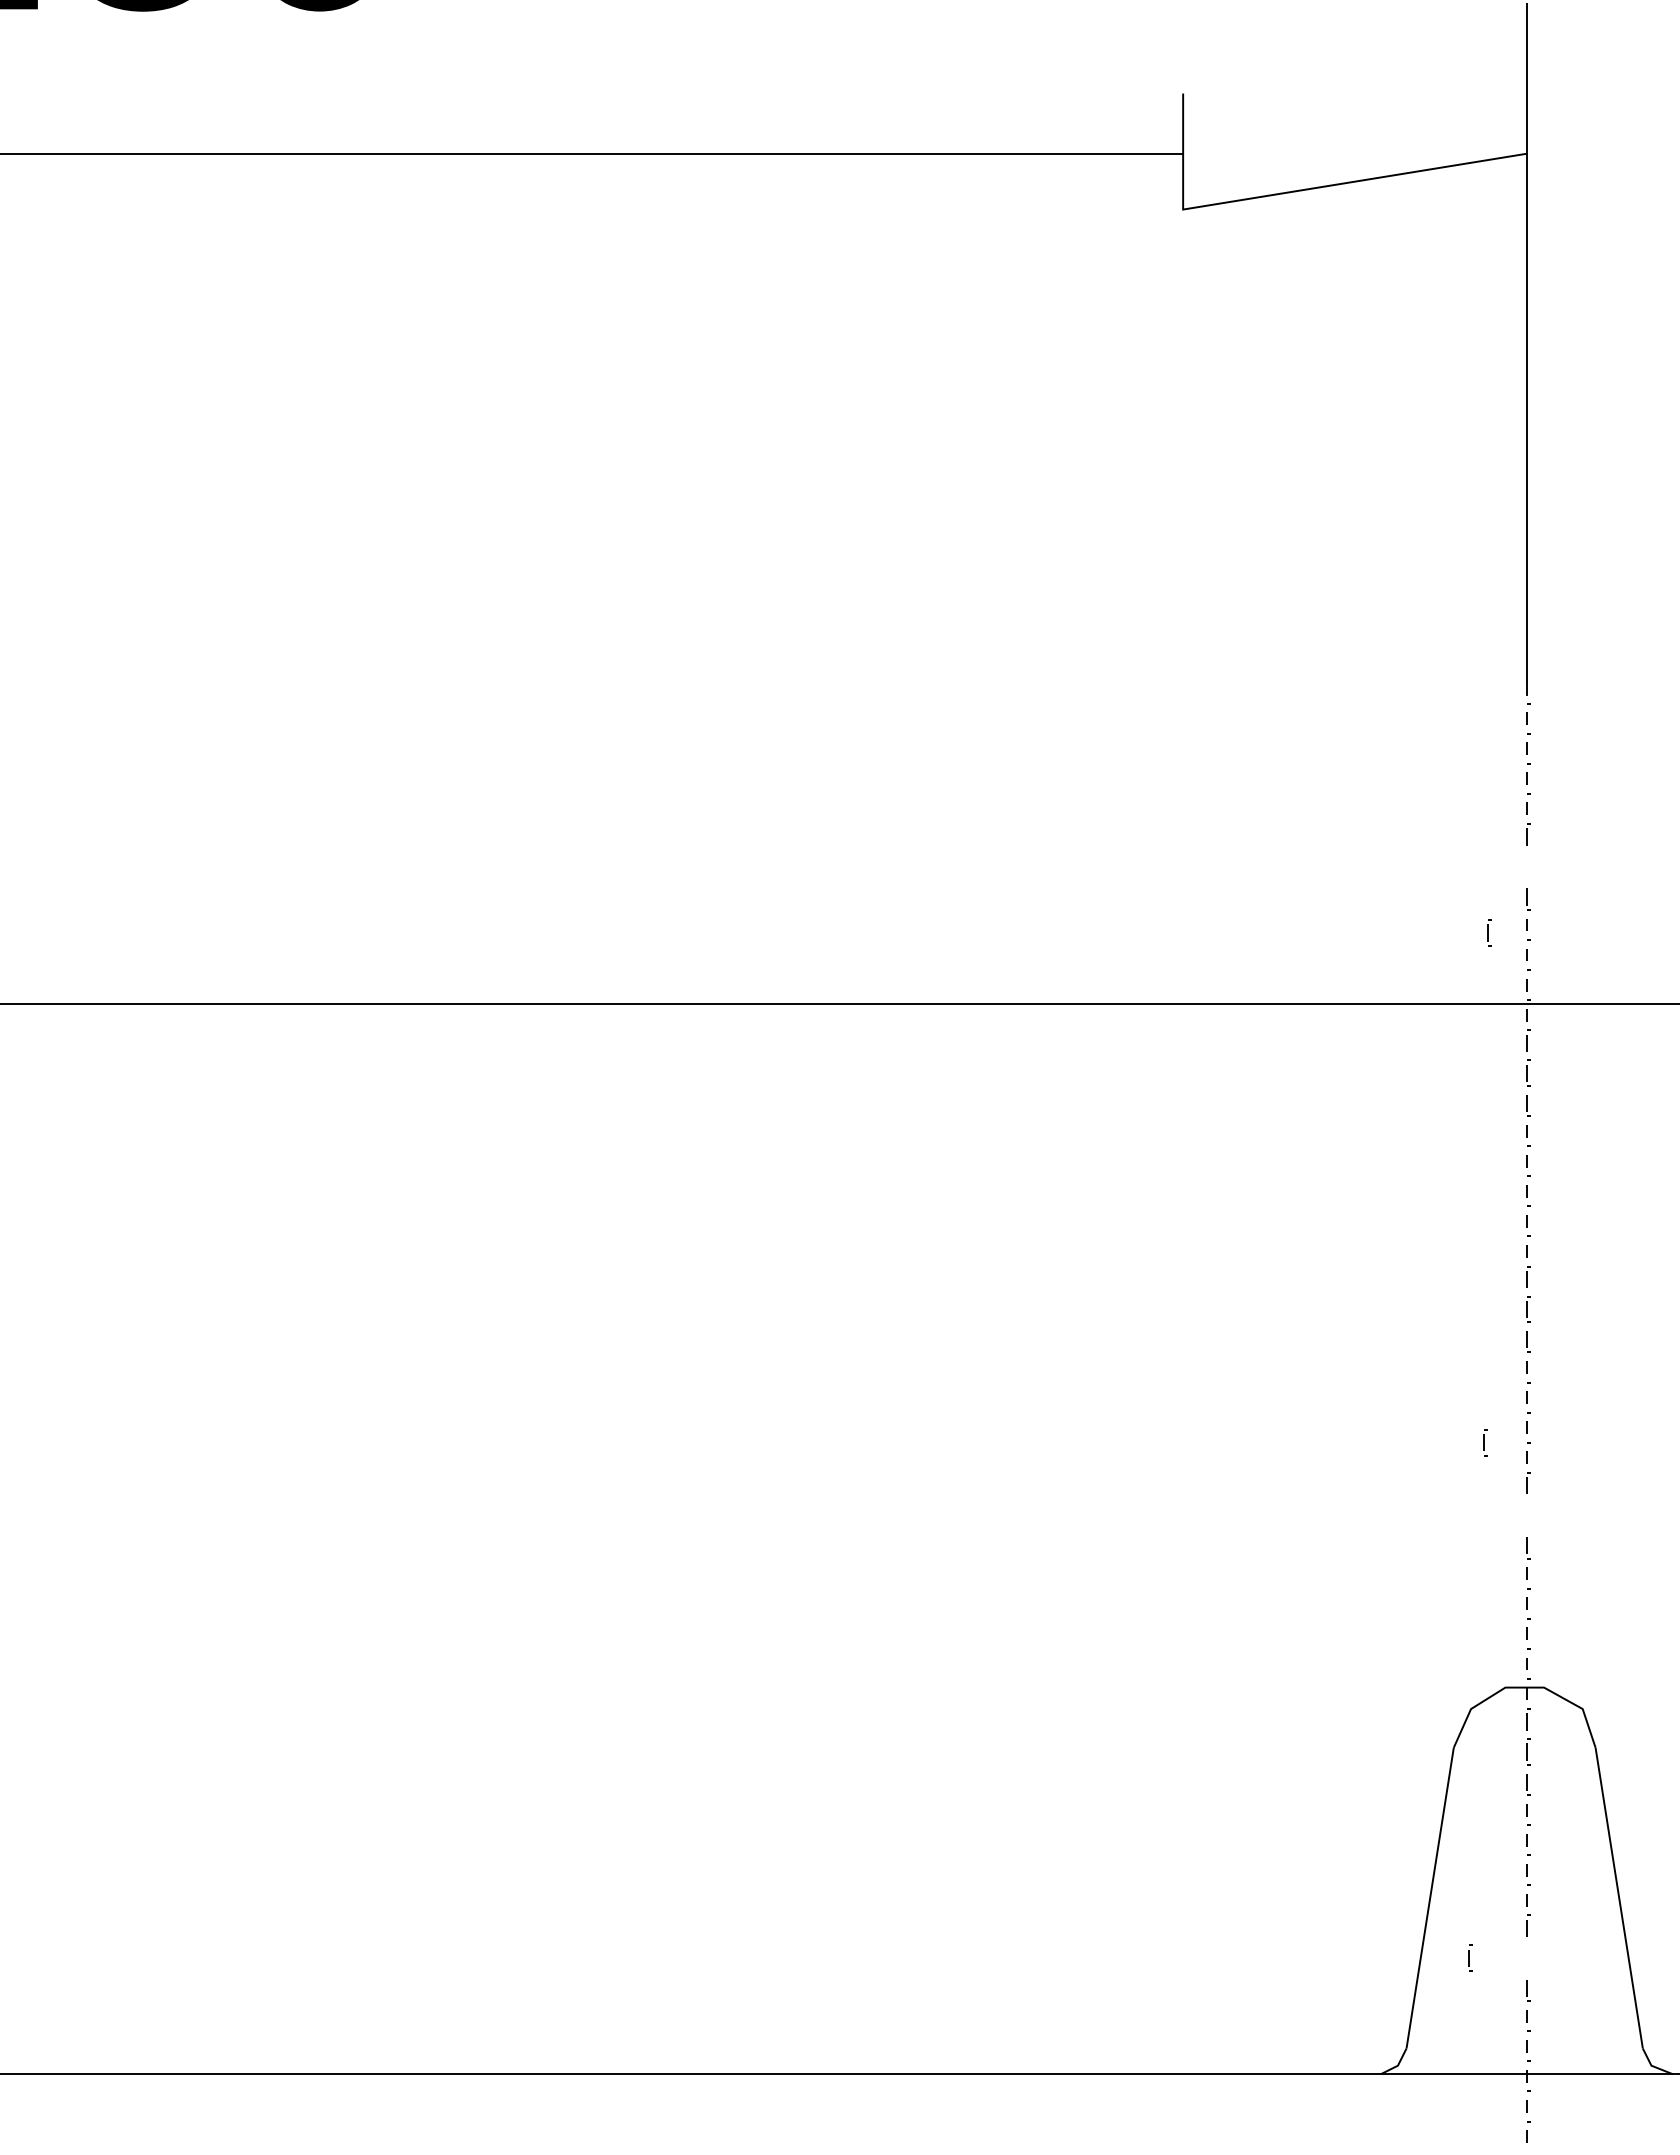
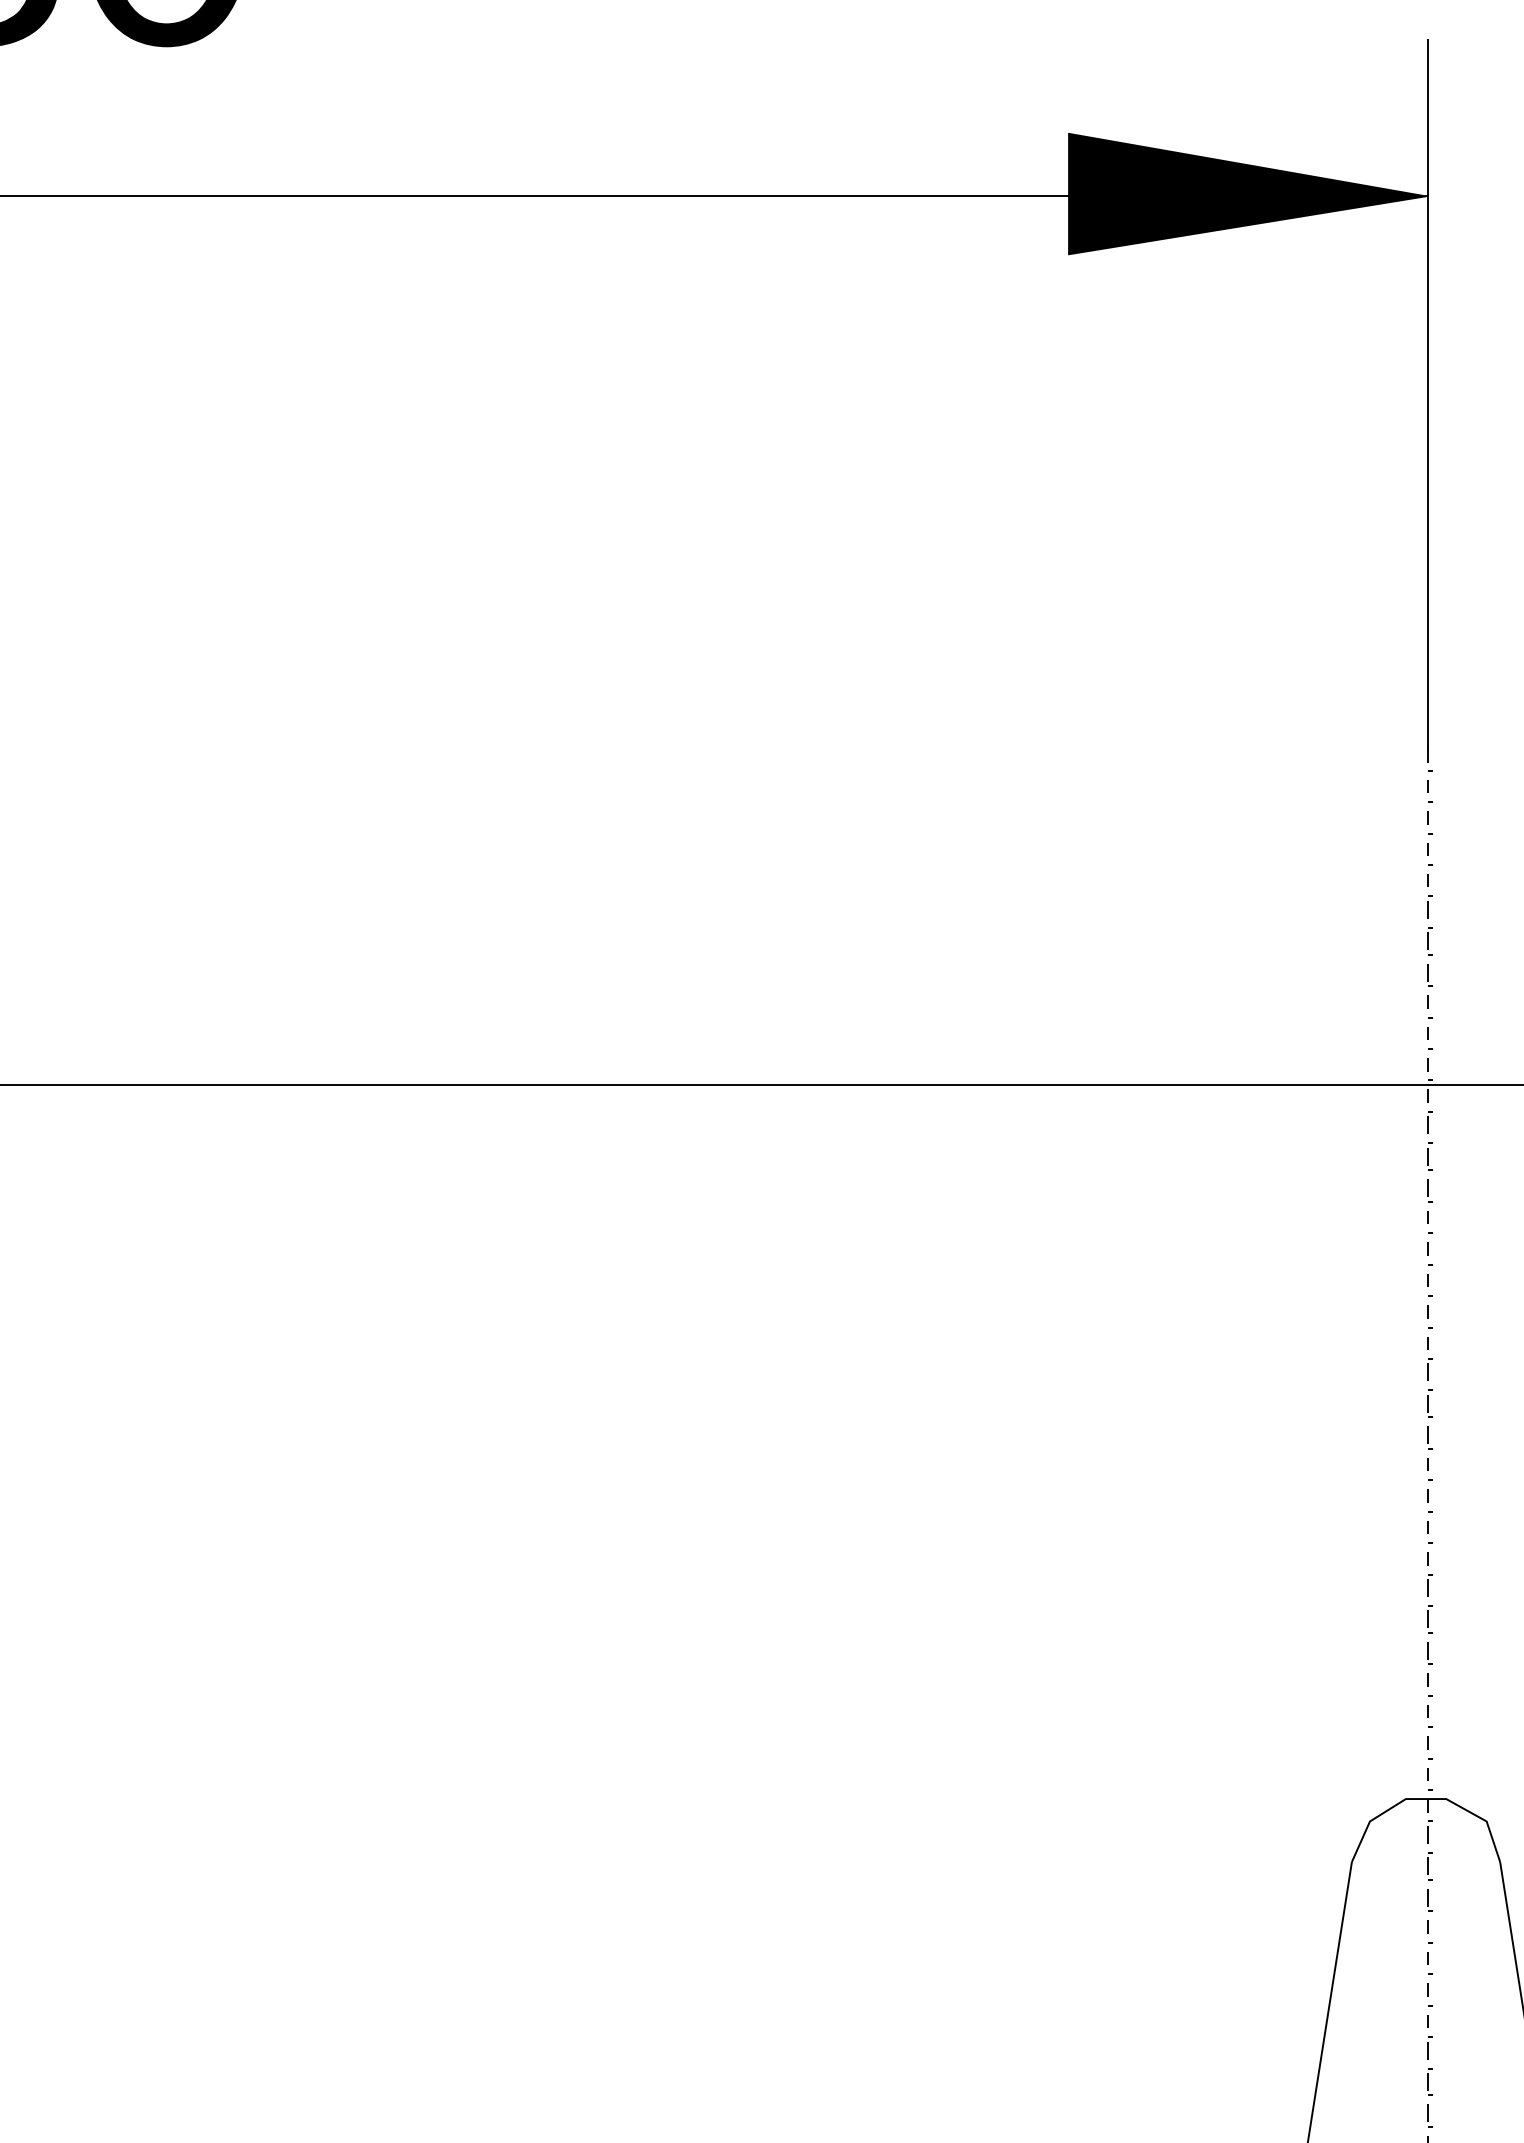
fill: (1354, 151) -> (1248, 193), added
part: (1489, 932) -> (1430, 940), moved
part: (1485, 1442) -> (1430, 1619), moved
part: (1470, 1957) -> (1430, 2081), moved

